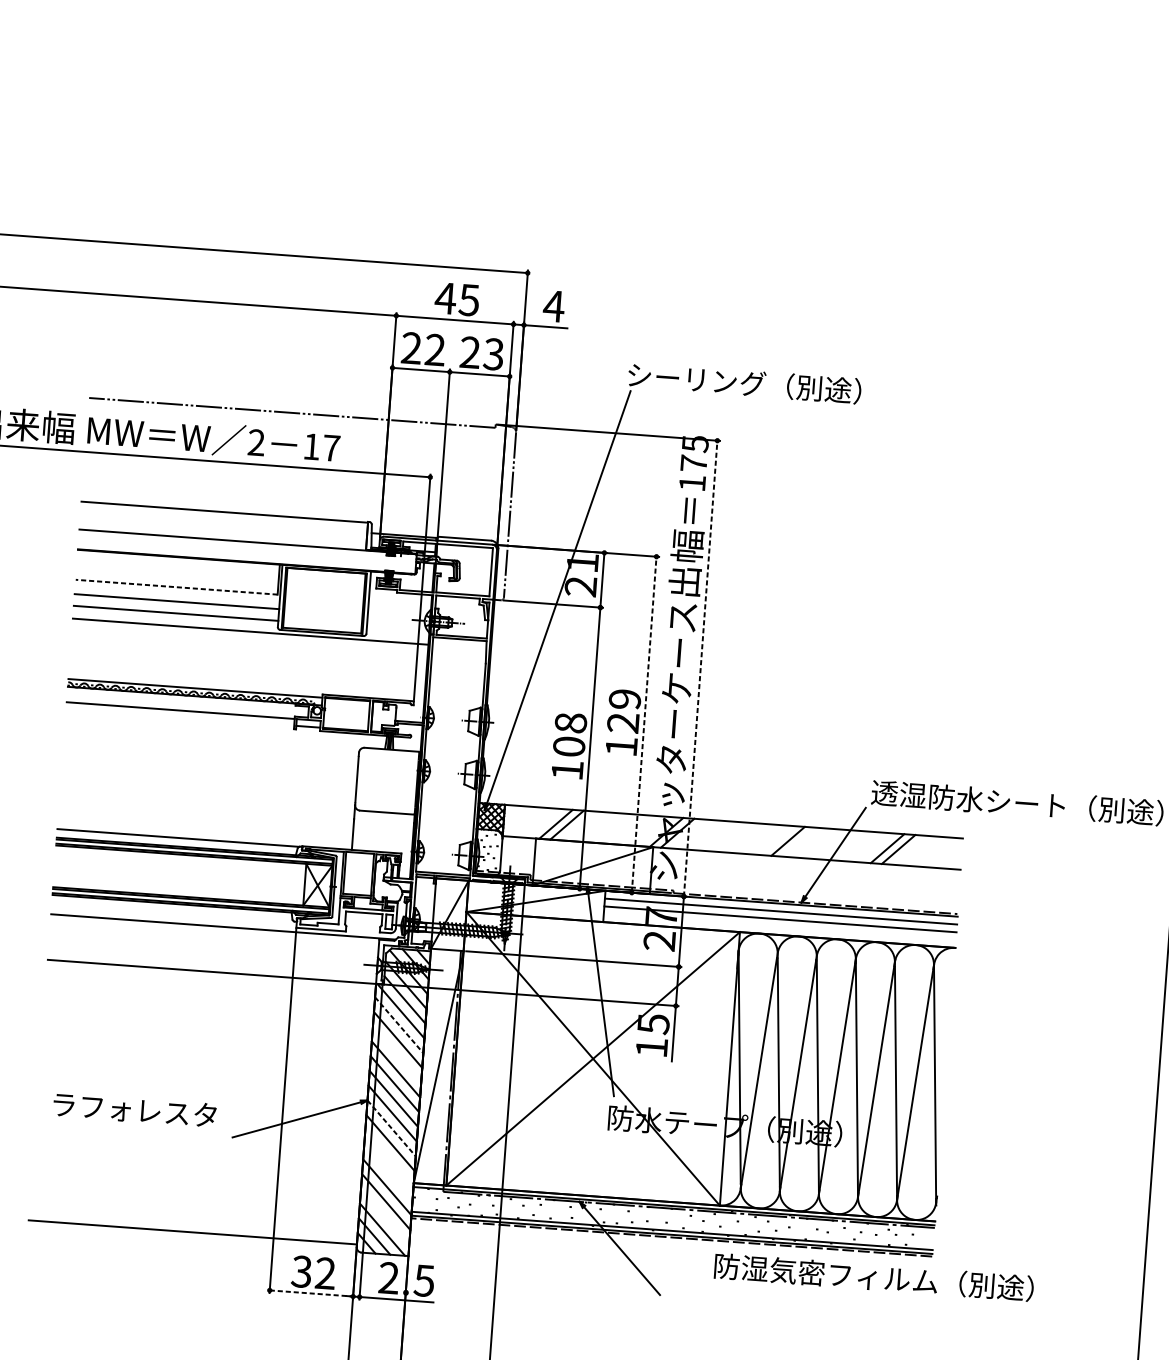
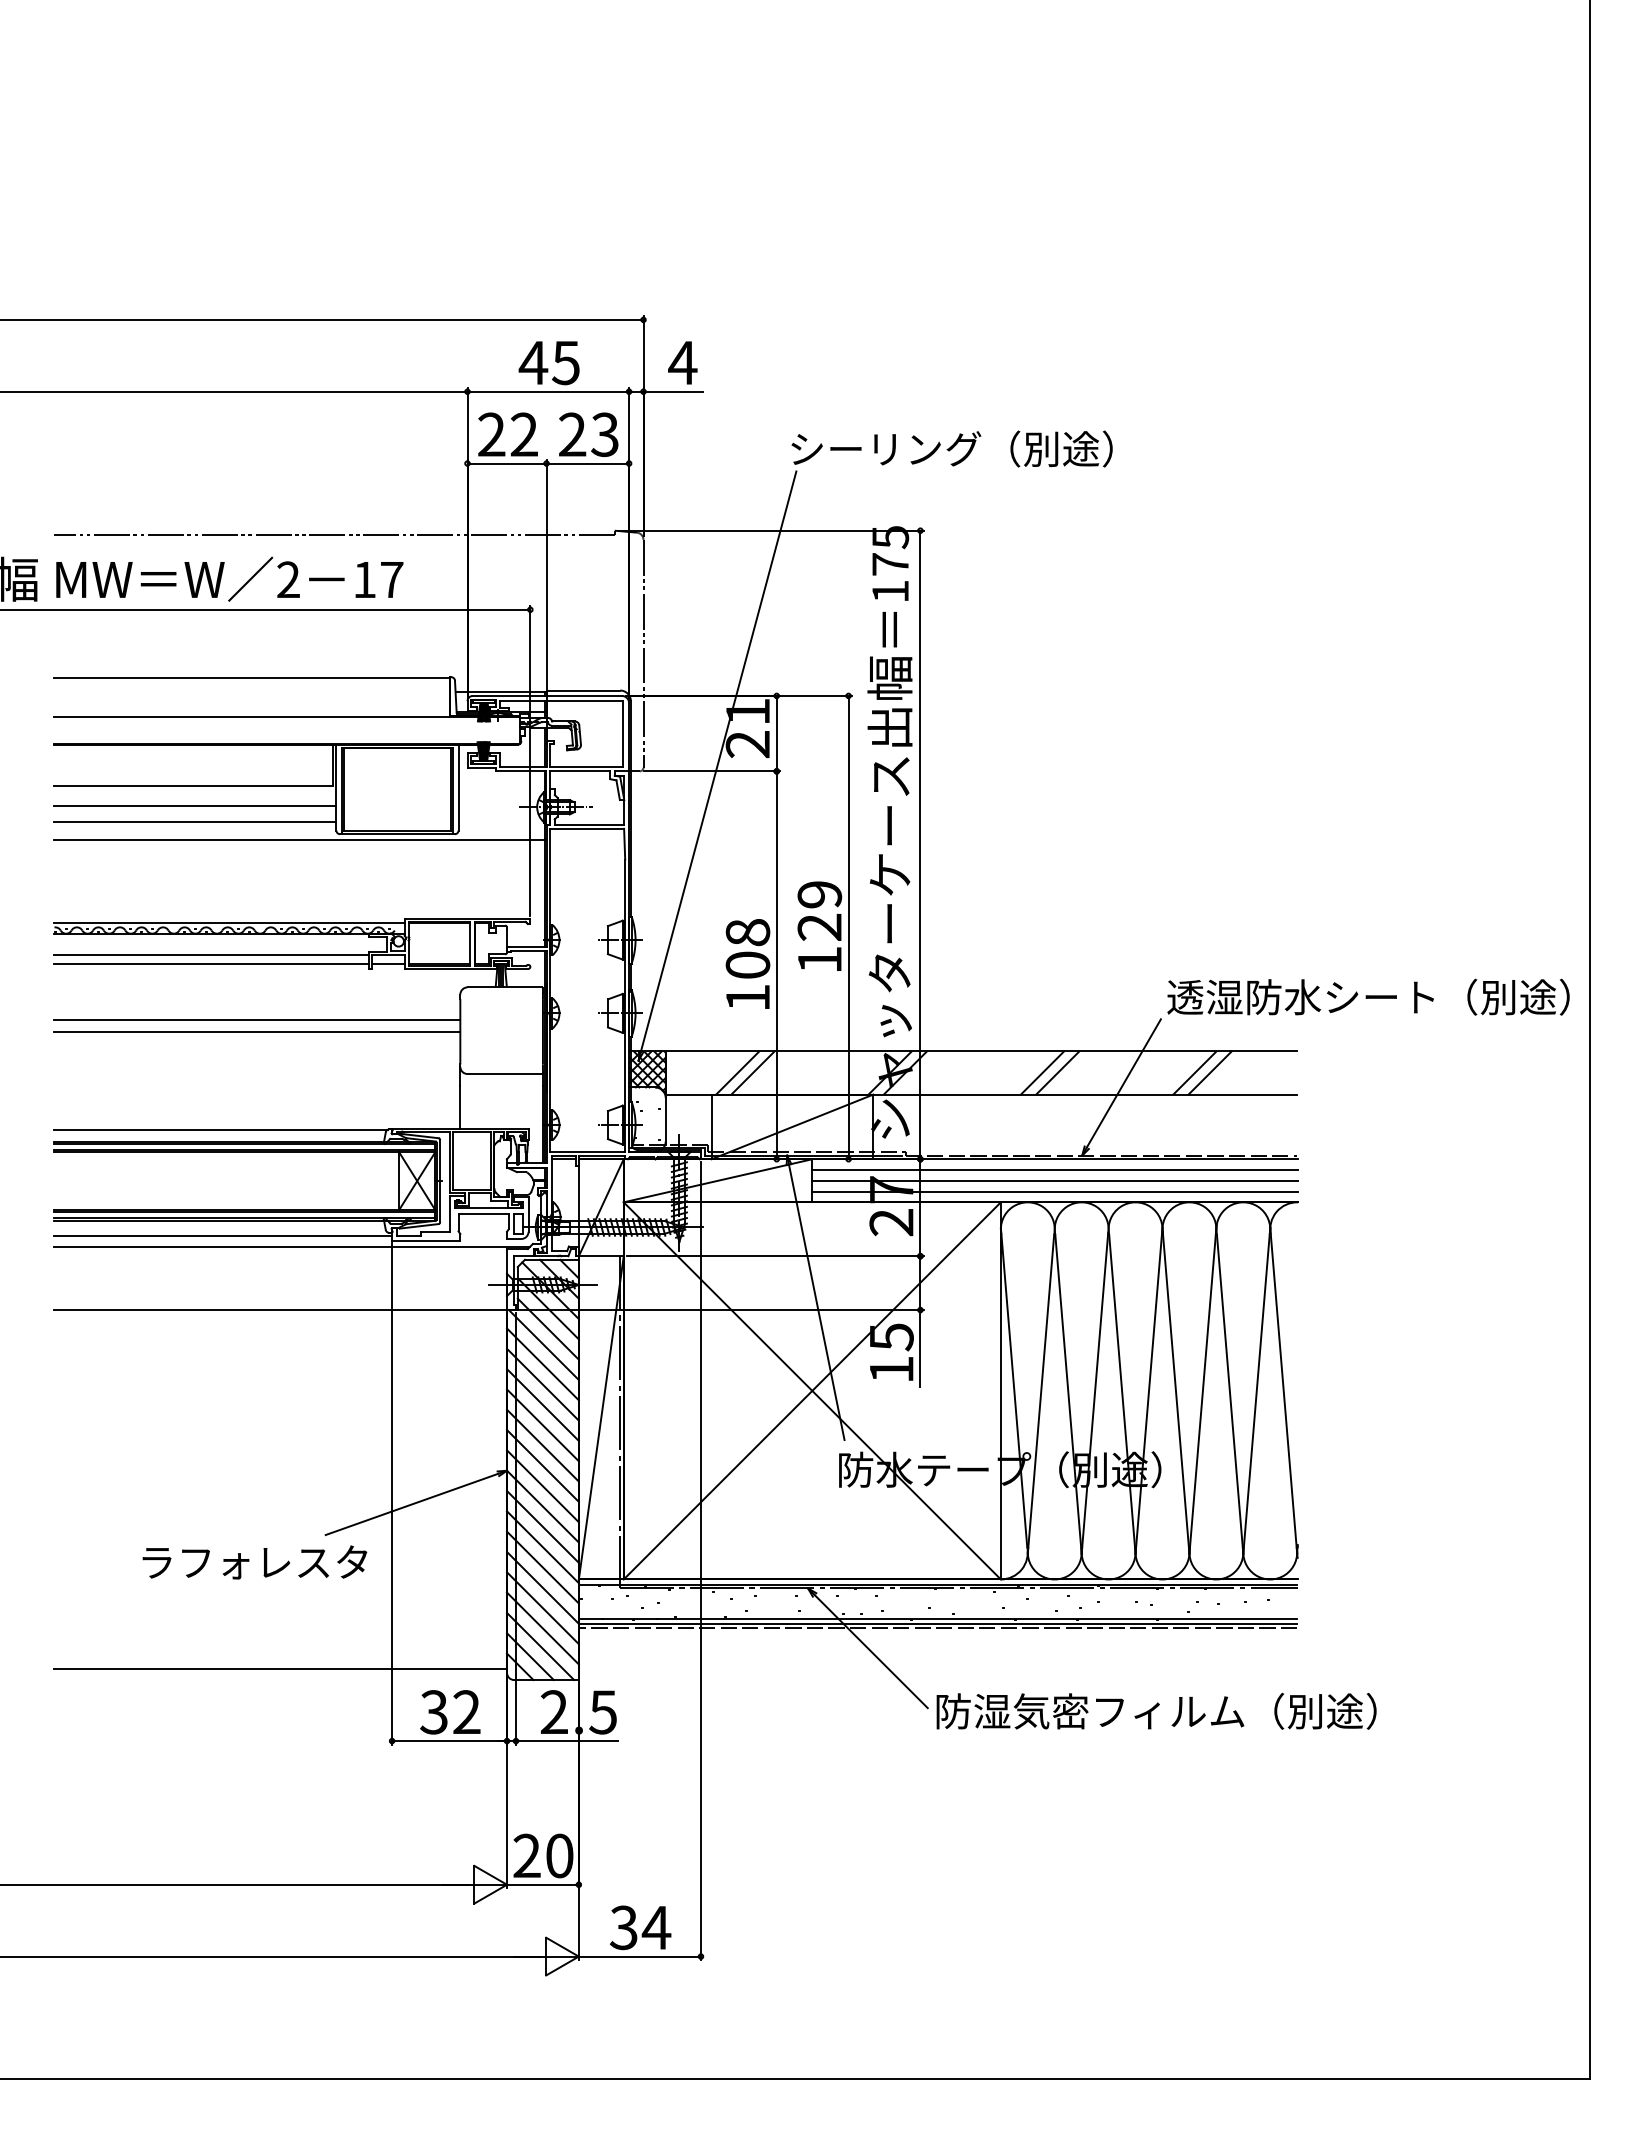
line: (176, 587) -> (193, 786), dashed -> solid
line: (700, 668) -> (920, 844), dashed -> solid
line: (180, 717) -> (211, 964), added
line: (644, 724) -> (848, 927), dashed -> solid
line: (210, 760) -> (257, 1020), added
line: (209, 769) -> (257, 1032), added
line: (777, 840) -> (1042, 1072), added
line: (174, 915) -> (223, 1236), added
line: (779, 927) -> (1054, 1191), added
line: (398, 1025) -> (542, 1364), dashed -> solid
line: (396, 1054) -> (542, 1404), added
text: (134, 1110) -> (254, 1562), moved
line: (391, 1128) -> (542, 1506), dashed -> solid
line: (389, 1158) -> (542, 1547), added
line: (388, 1172) -> (542, 1567), added
line: (384, 1216) -> (542, 1628), added
text: (874, 1277) -> (1156, 1711), moved
line: (312, 1293) -> (450, 1741), dashed -> solid

